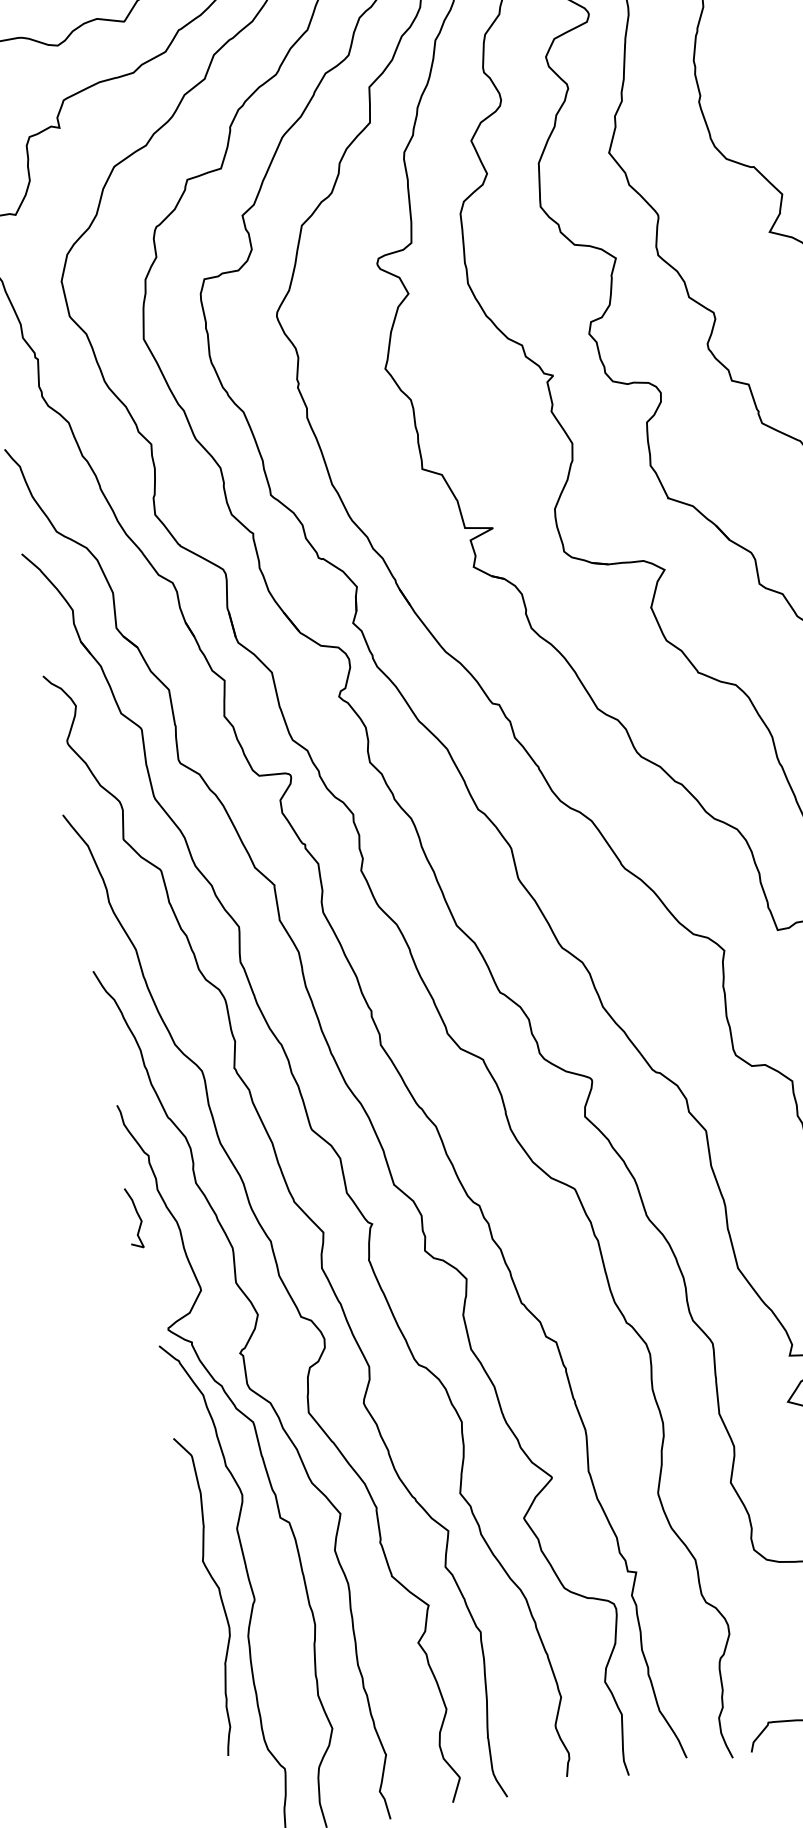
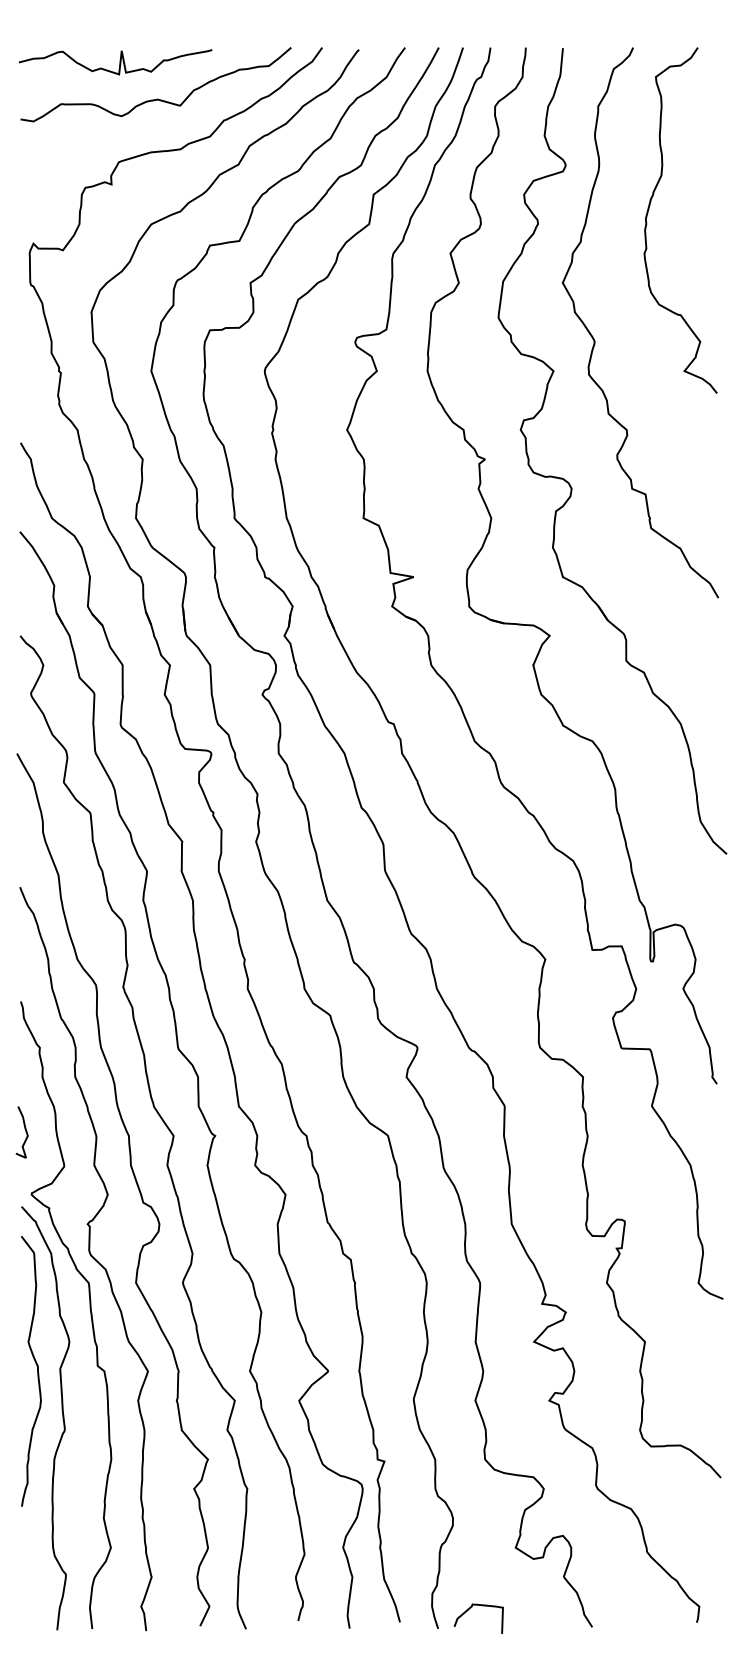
curve: (138, 1217) -> (25, 1132), moved
curve: (219, 1594) -> (37, 1371), moved

